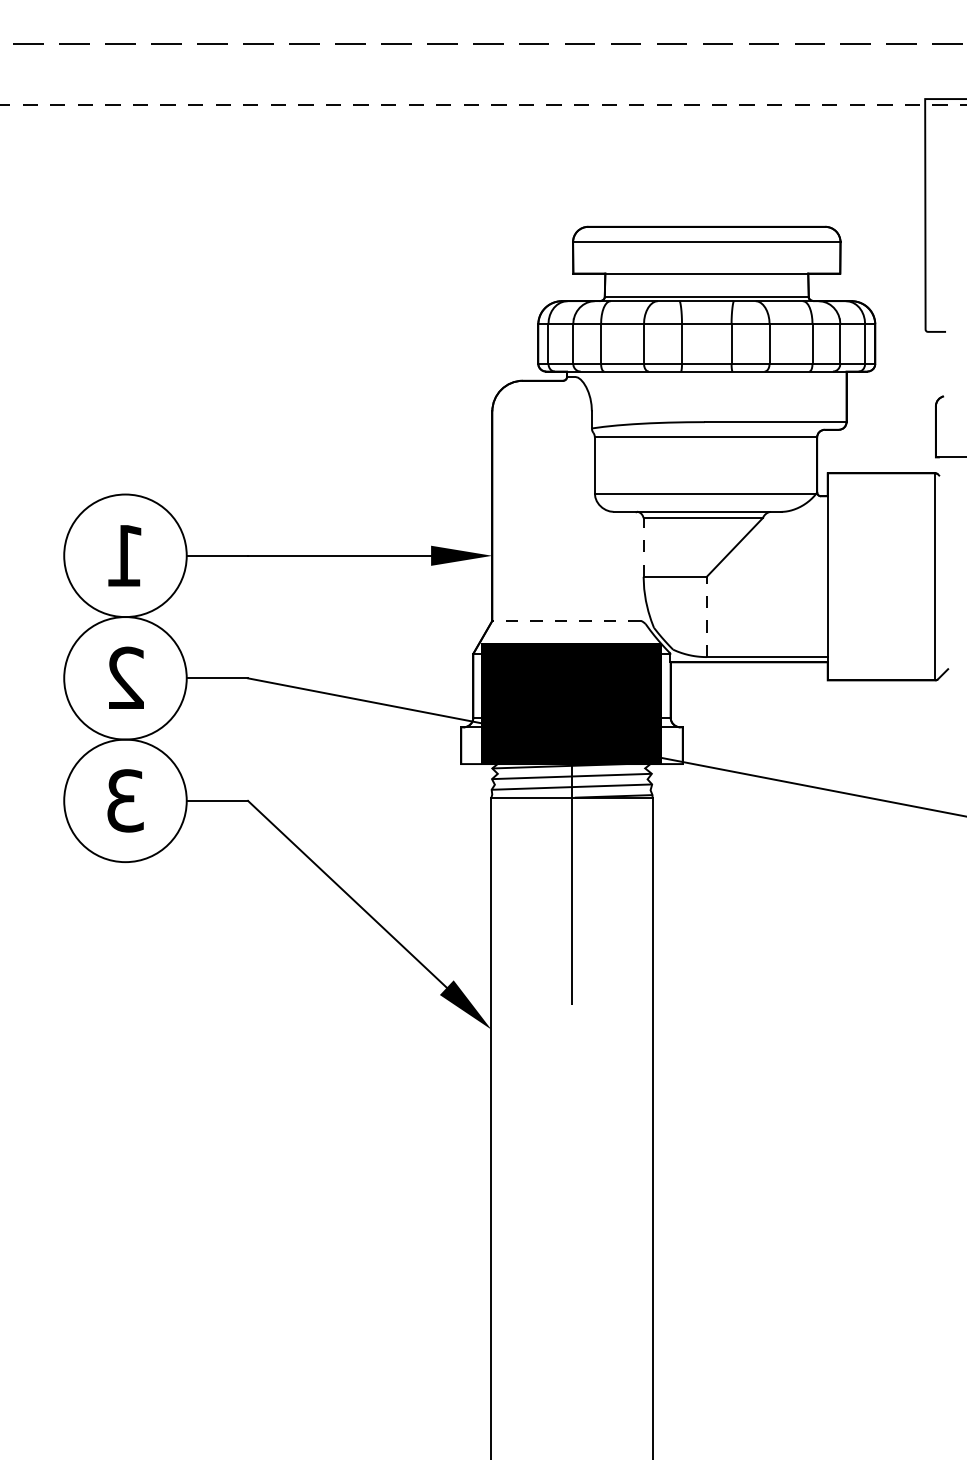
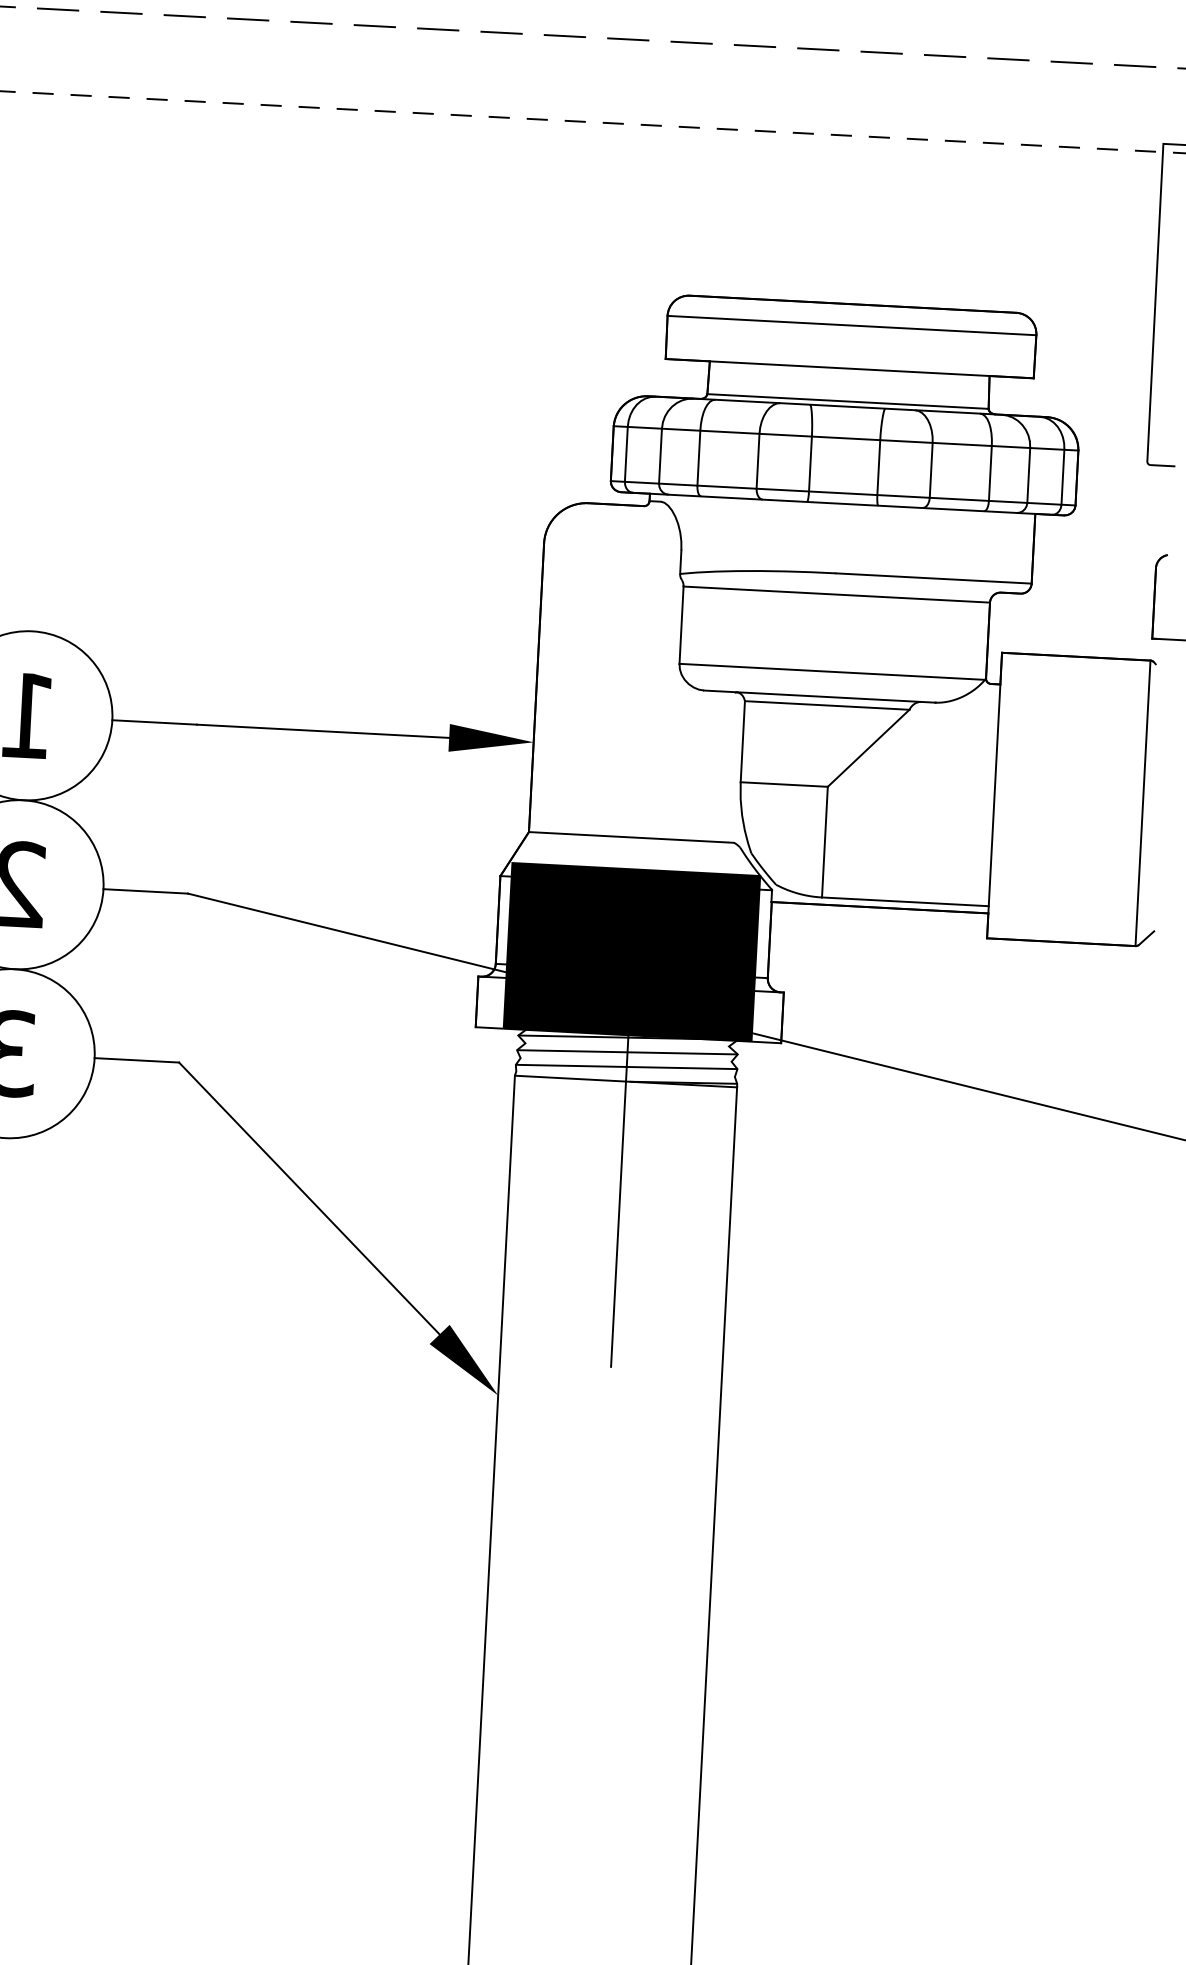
line: (643, 546) -> (742, 740), dashed -> solid
line: (706, 616) -> (824, 841), dashed -> solid
line: (566, 620) -> (631, 836), dashed -> solid

